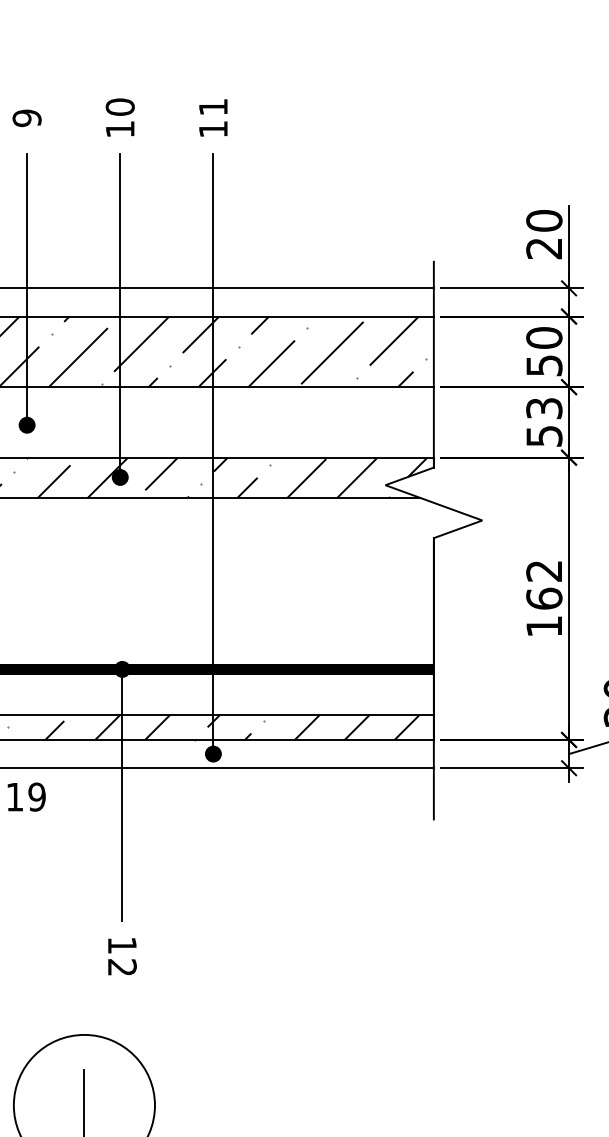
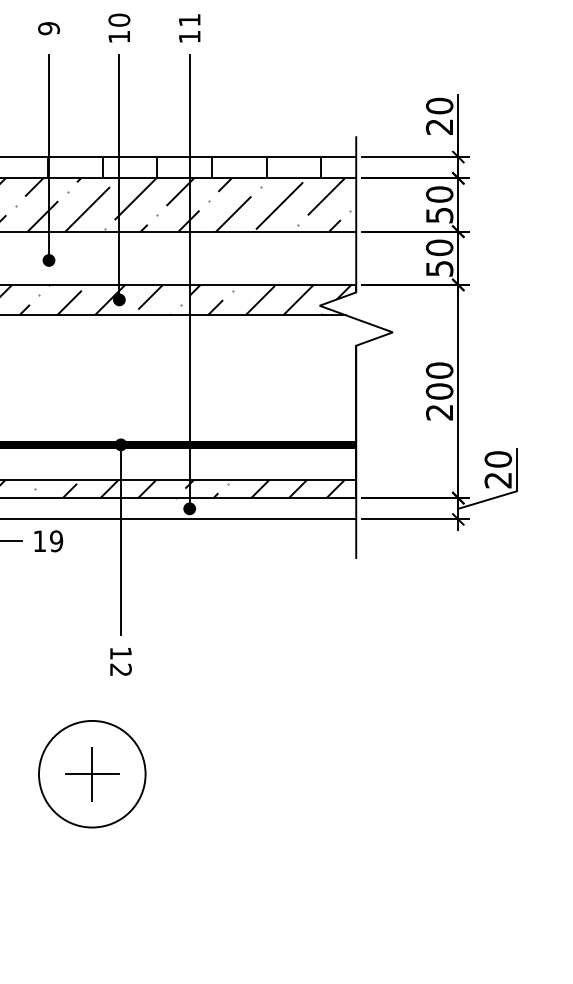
hatch: (206, 302) -> (184, 167), added
text: (544, 408) -> (439, 247), 53 -> 50
text: (544, 598) -> (439, 391), 162 -> 200
line: (83, 1105) -> (91, 774), added

